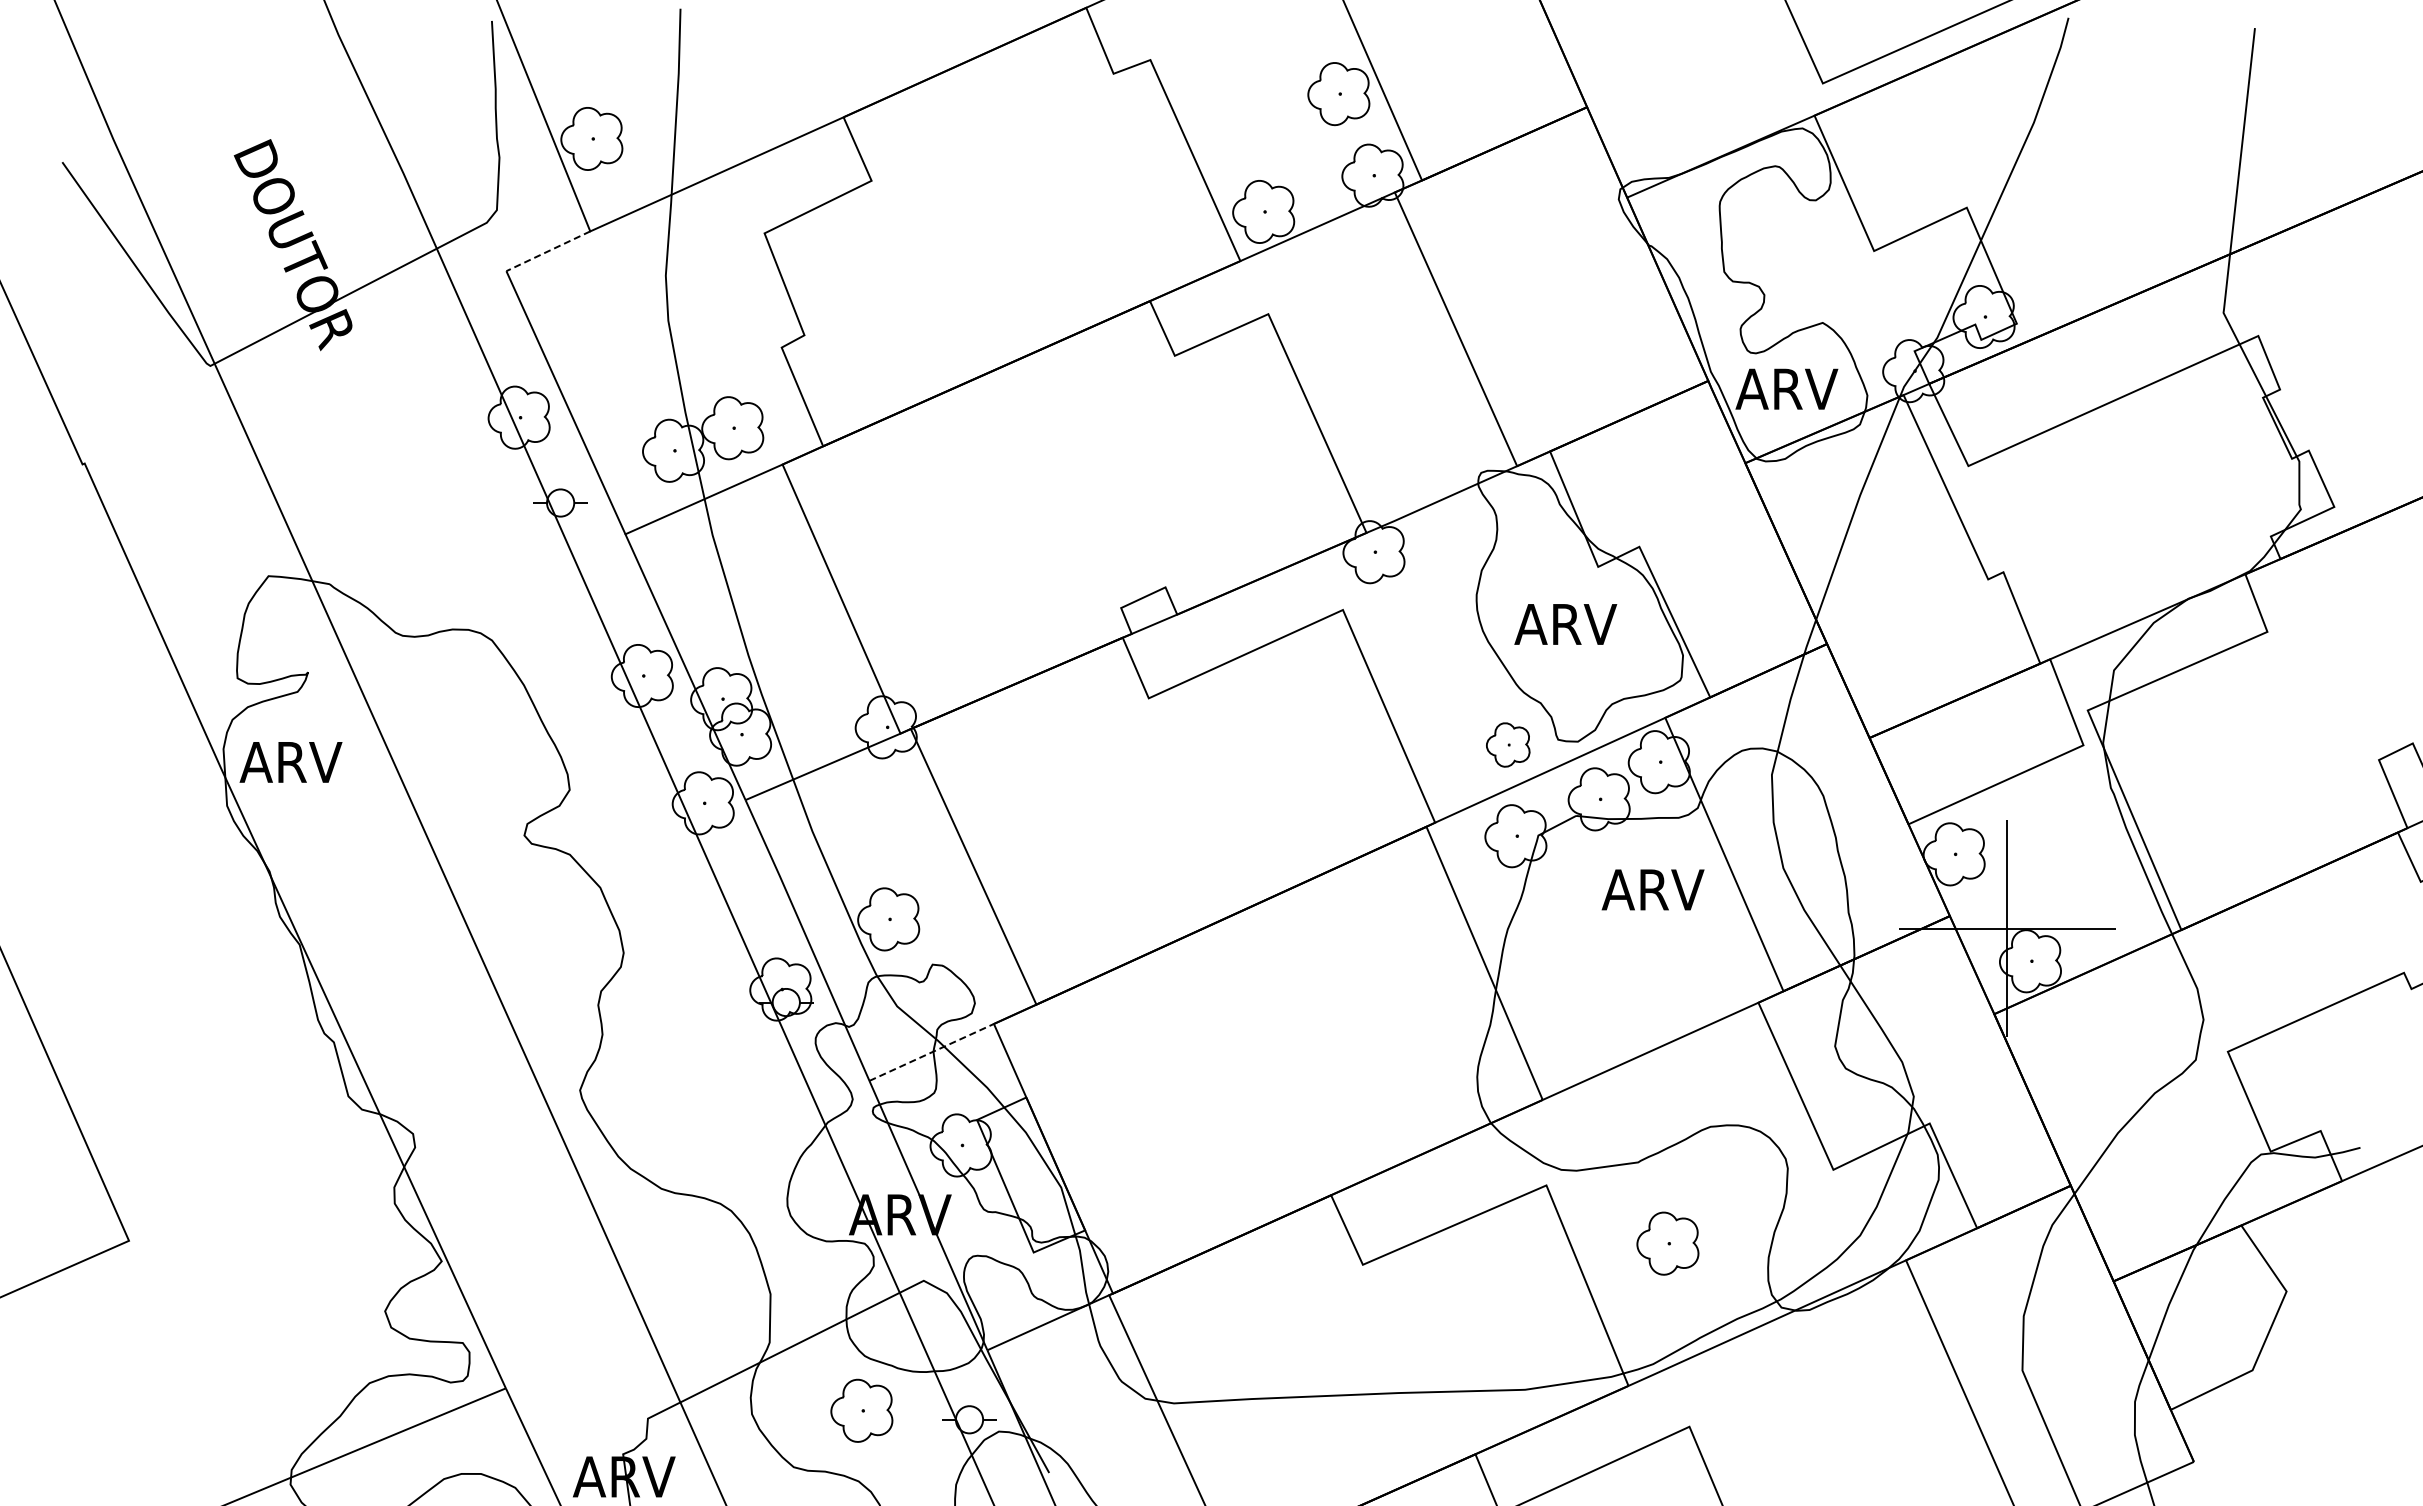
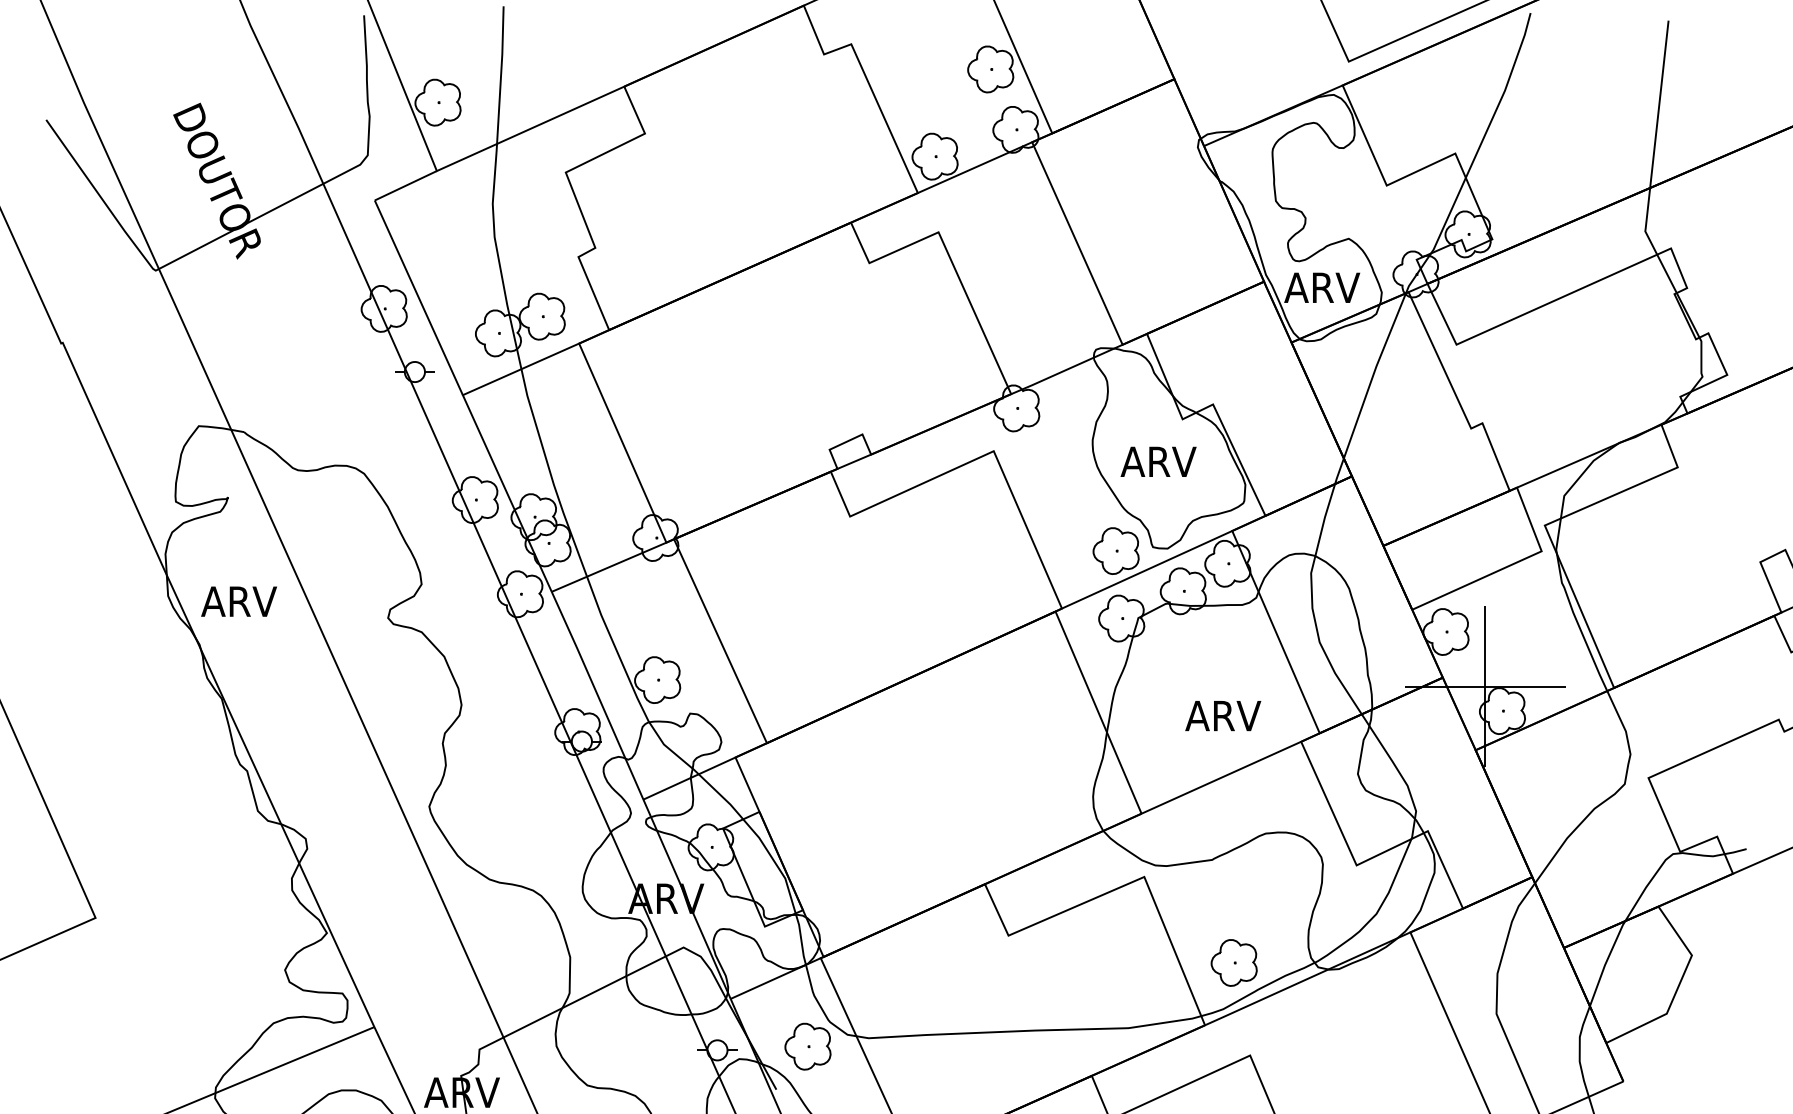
line: (547, 251) -> (405, 185), dashed -> solid
part: (1507, 744) -> (1115, 550), size x1.43
text: (290, 762) -> (238, 601), moved
text: (1652, 889) -> (1222, 715), moved
line: (932, 1052) -> (690, 778), dashed -> solid
part: (1667, 1243) -> (1233, 962), moved
part: (861, 1410) -> (807, 1046), moved

